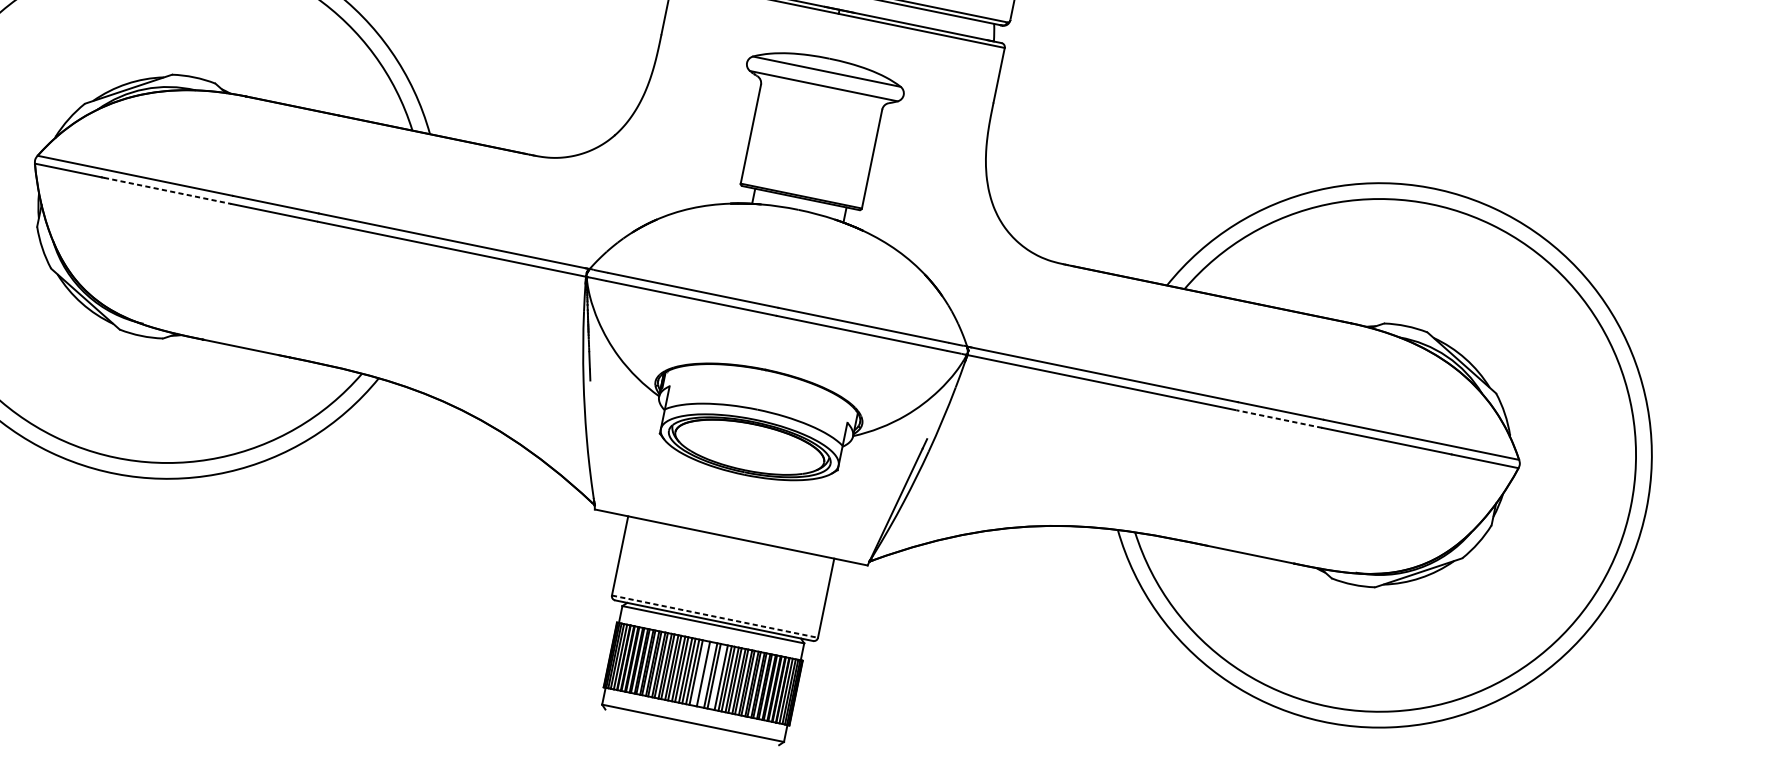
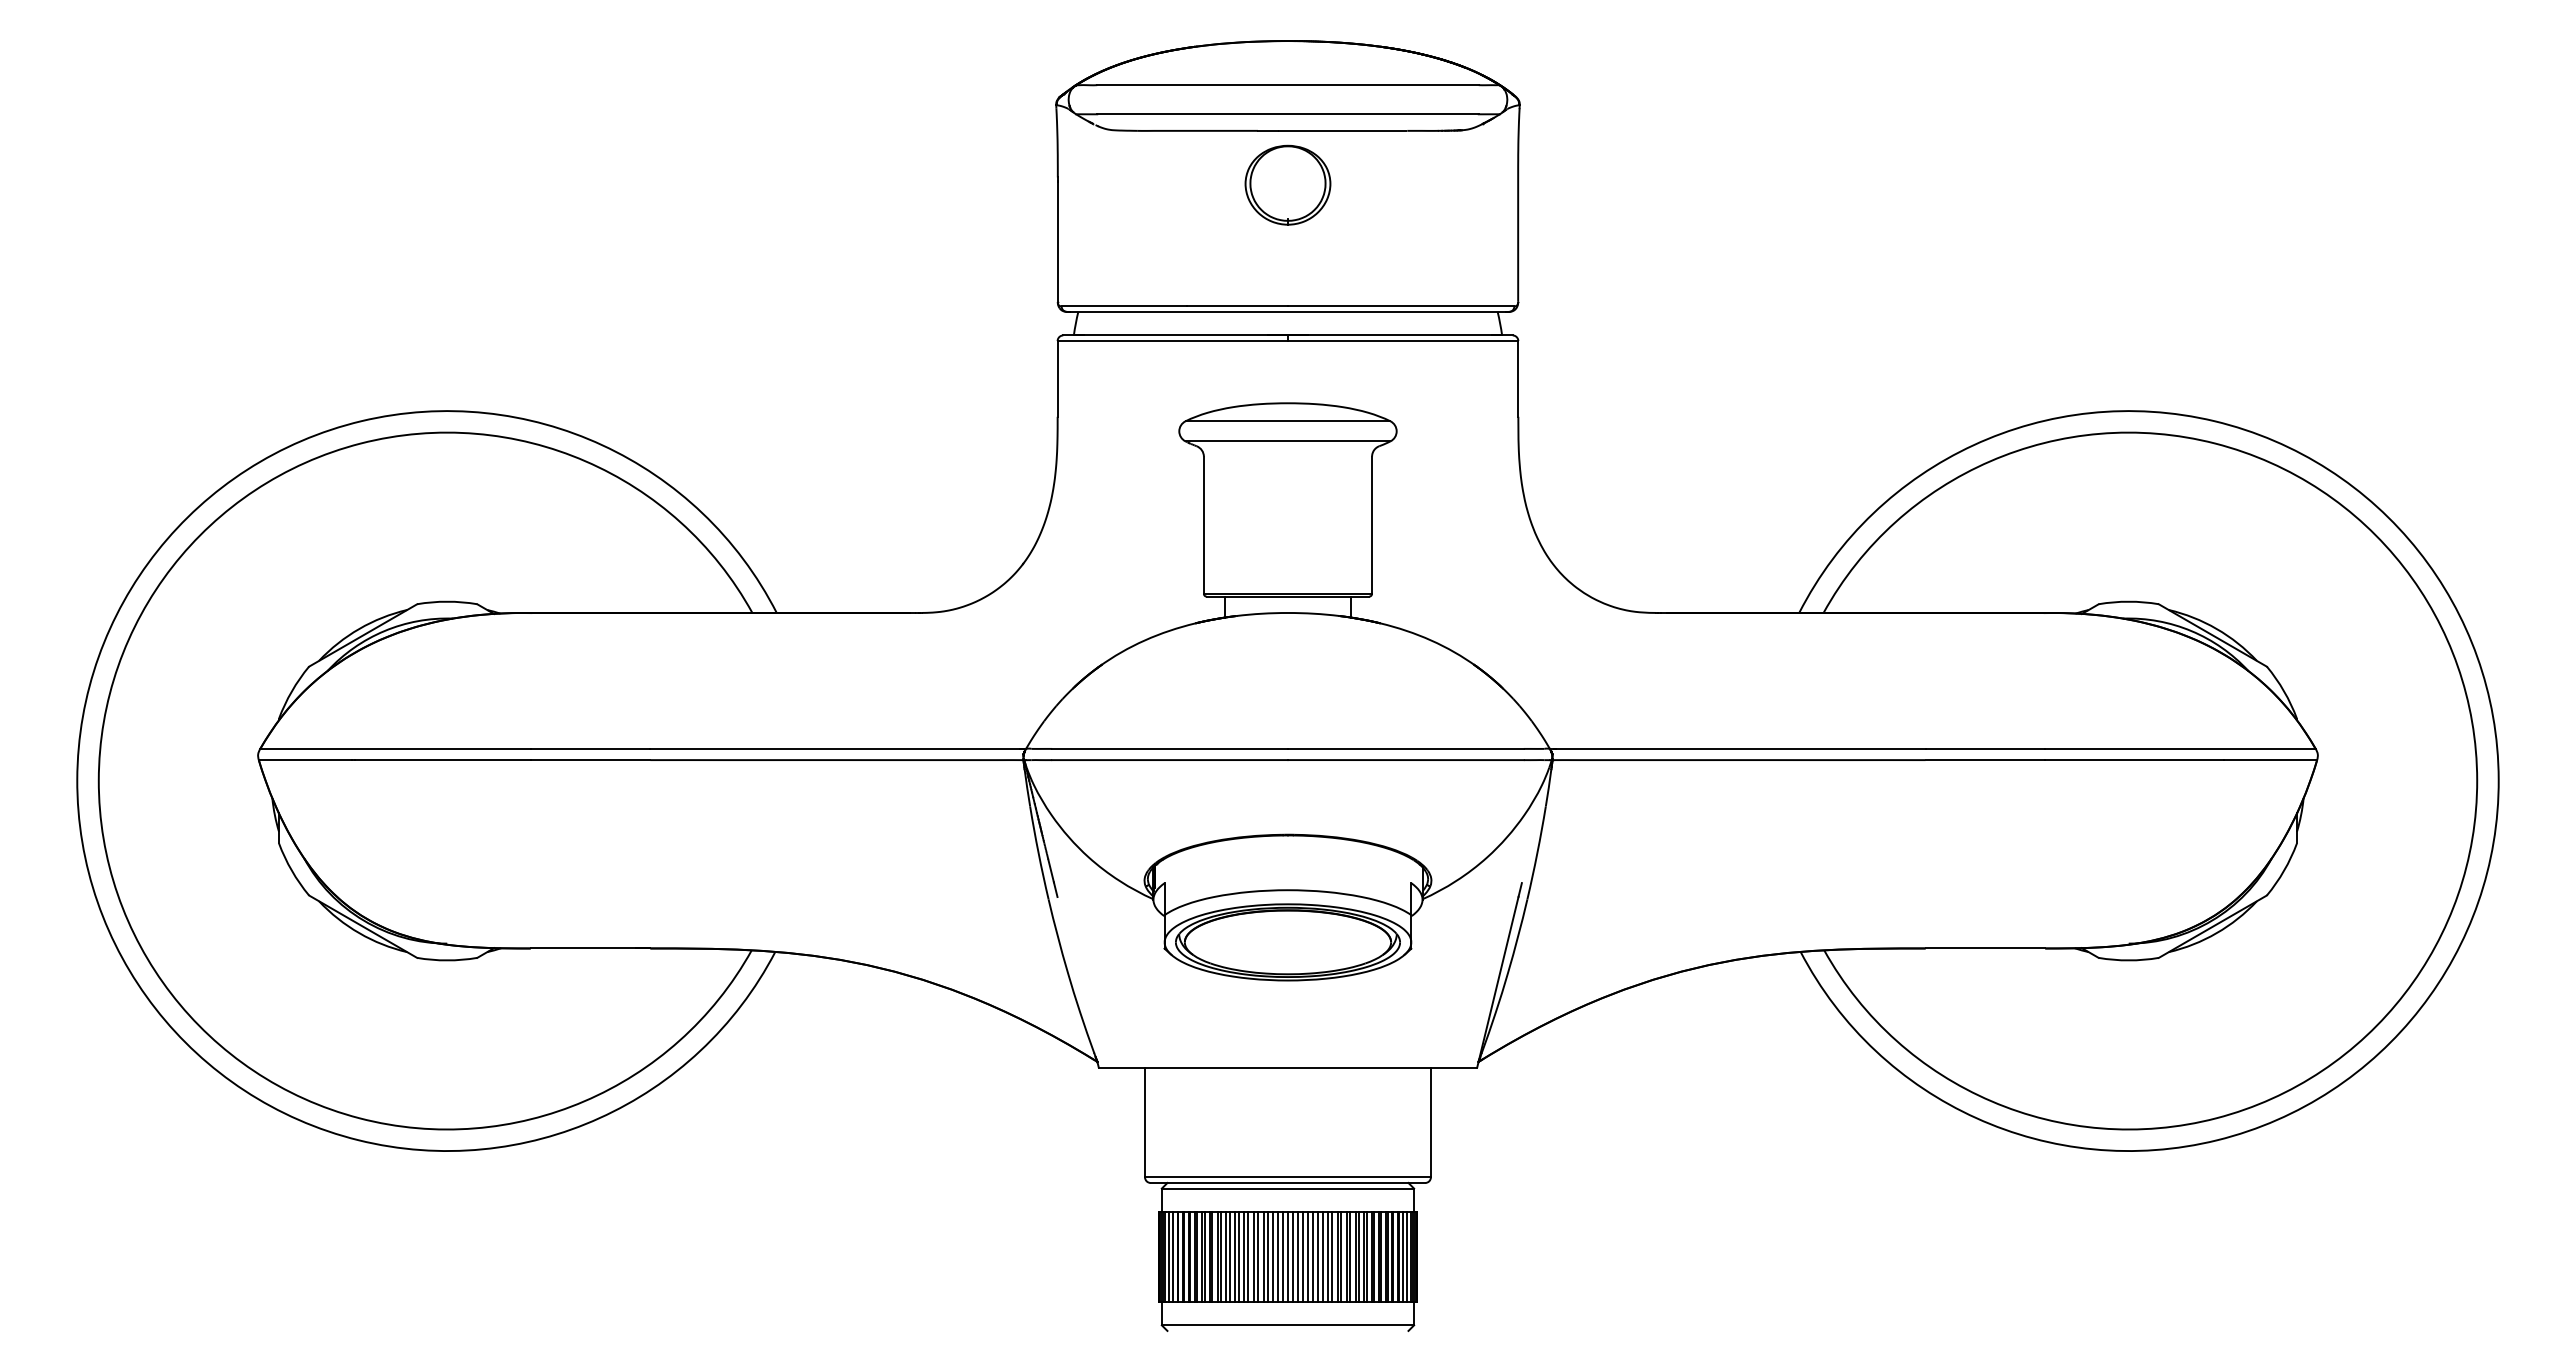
line: (168, 191) -> (443, 760), dashed -> solid
line: (1279, 419) -> (1985, 760), dashed -> solid
line: (714, 616) -> (1287, 1177), dashed -> solid
line: (700, 673) -> (1283, 1256), added
line: (707, 674) -> (1293, 1256), added
line: (718, 676) -> (1308, 1256), added

